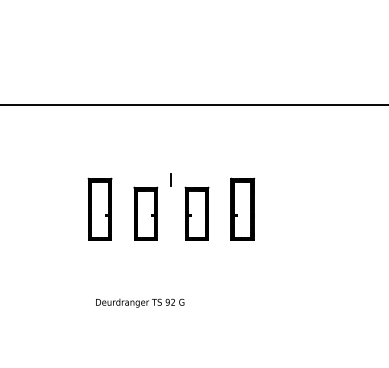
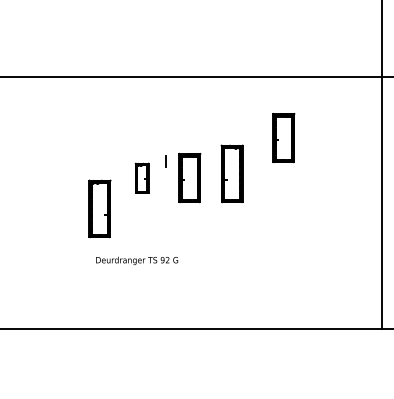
part: (298, 171) -> (283, 138), added
line: (170, 179) -> (165, 161), moved
part: (99, 208) -> (99, 208), moved
part: (144, 214) -> (141, 178), size x0.6

